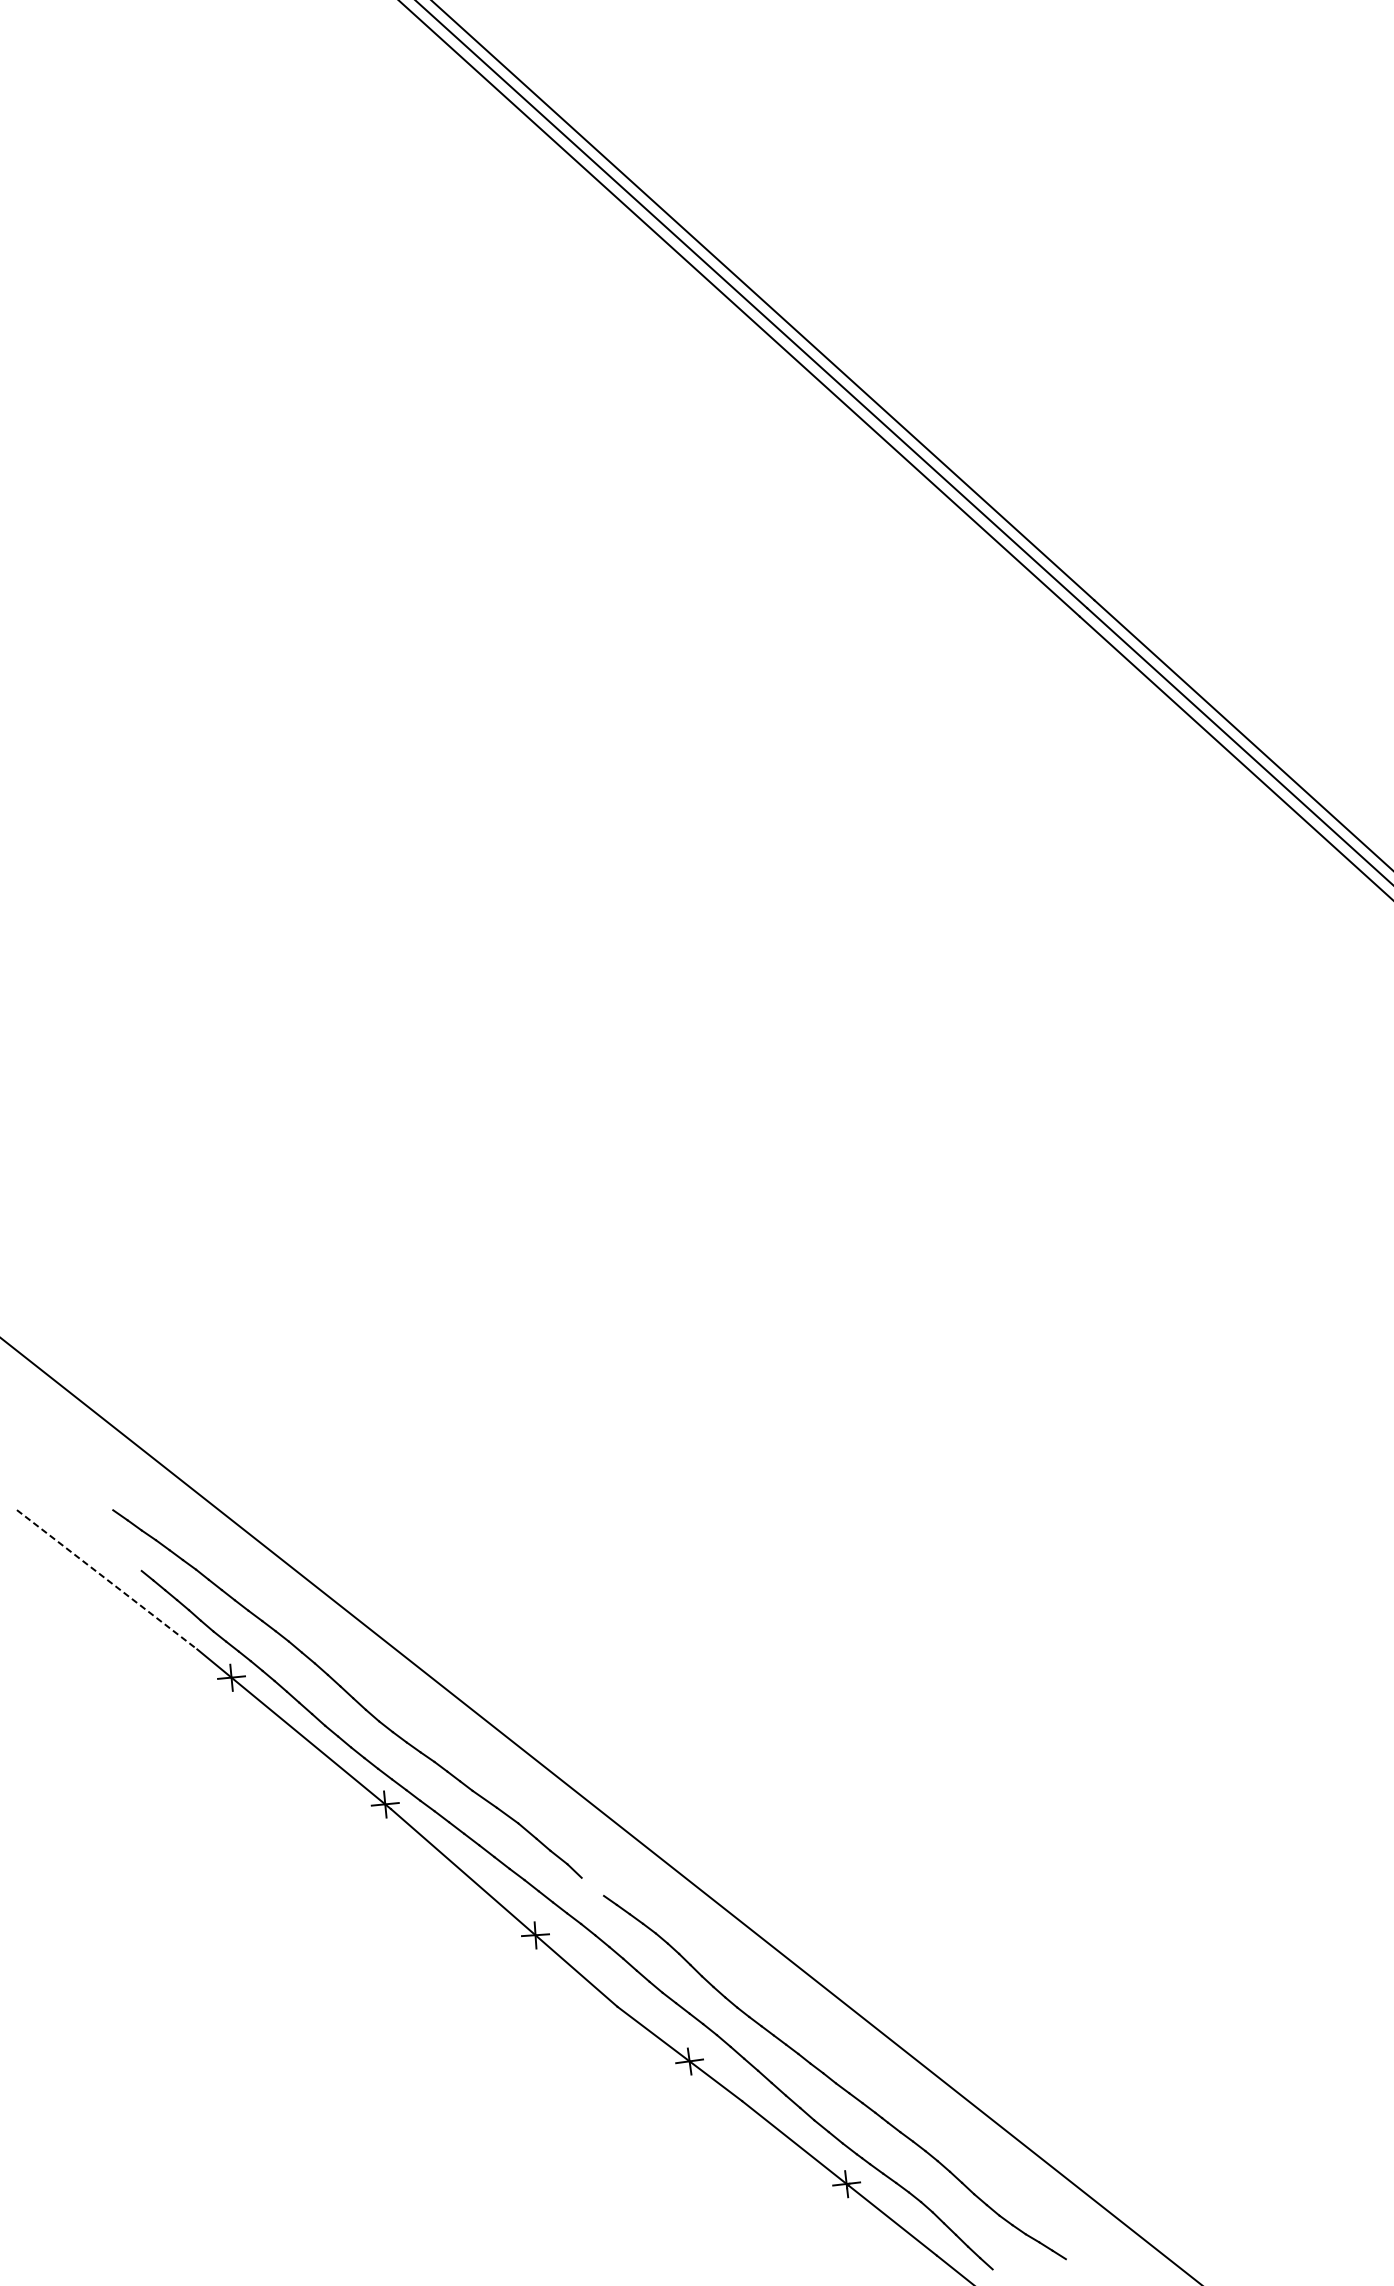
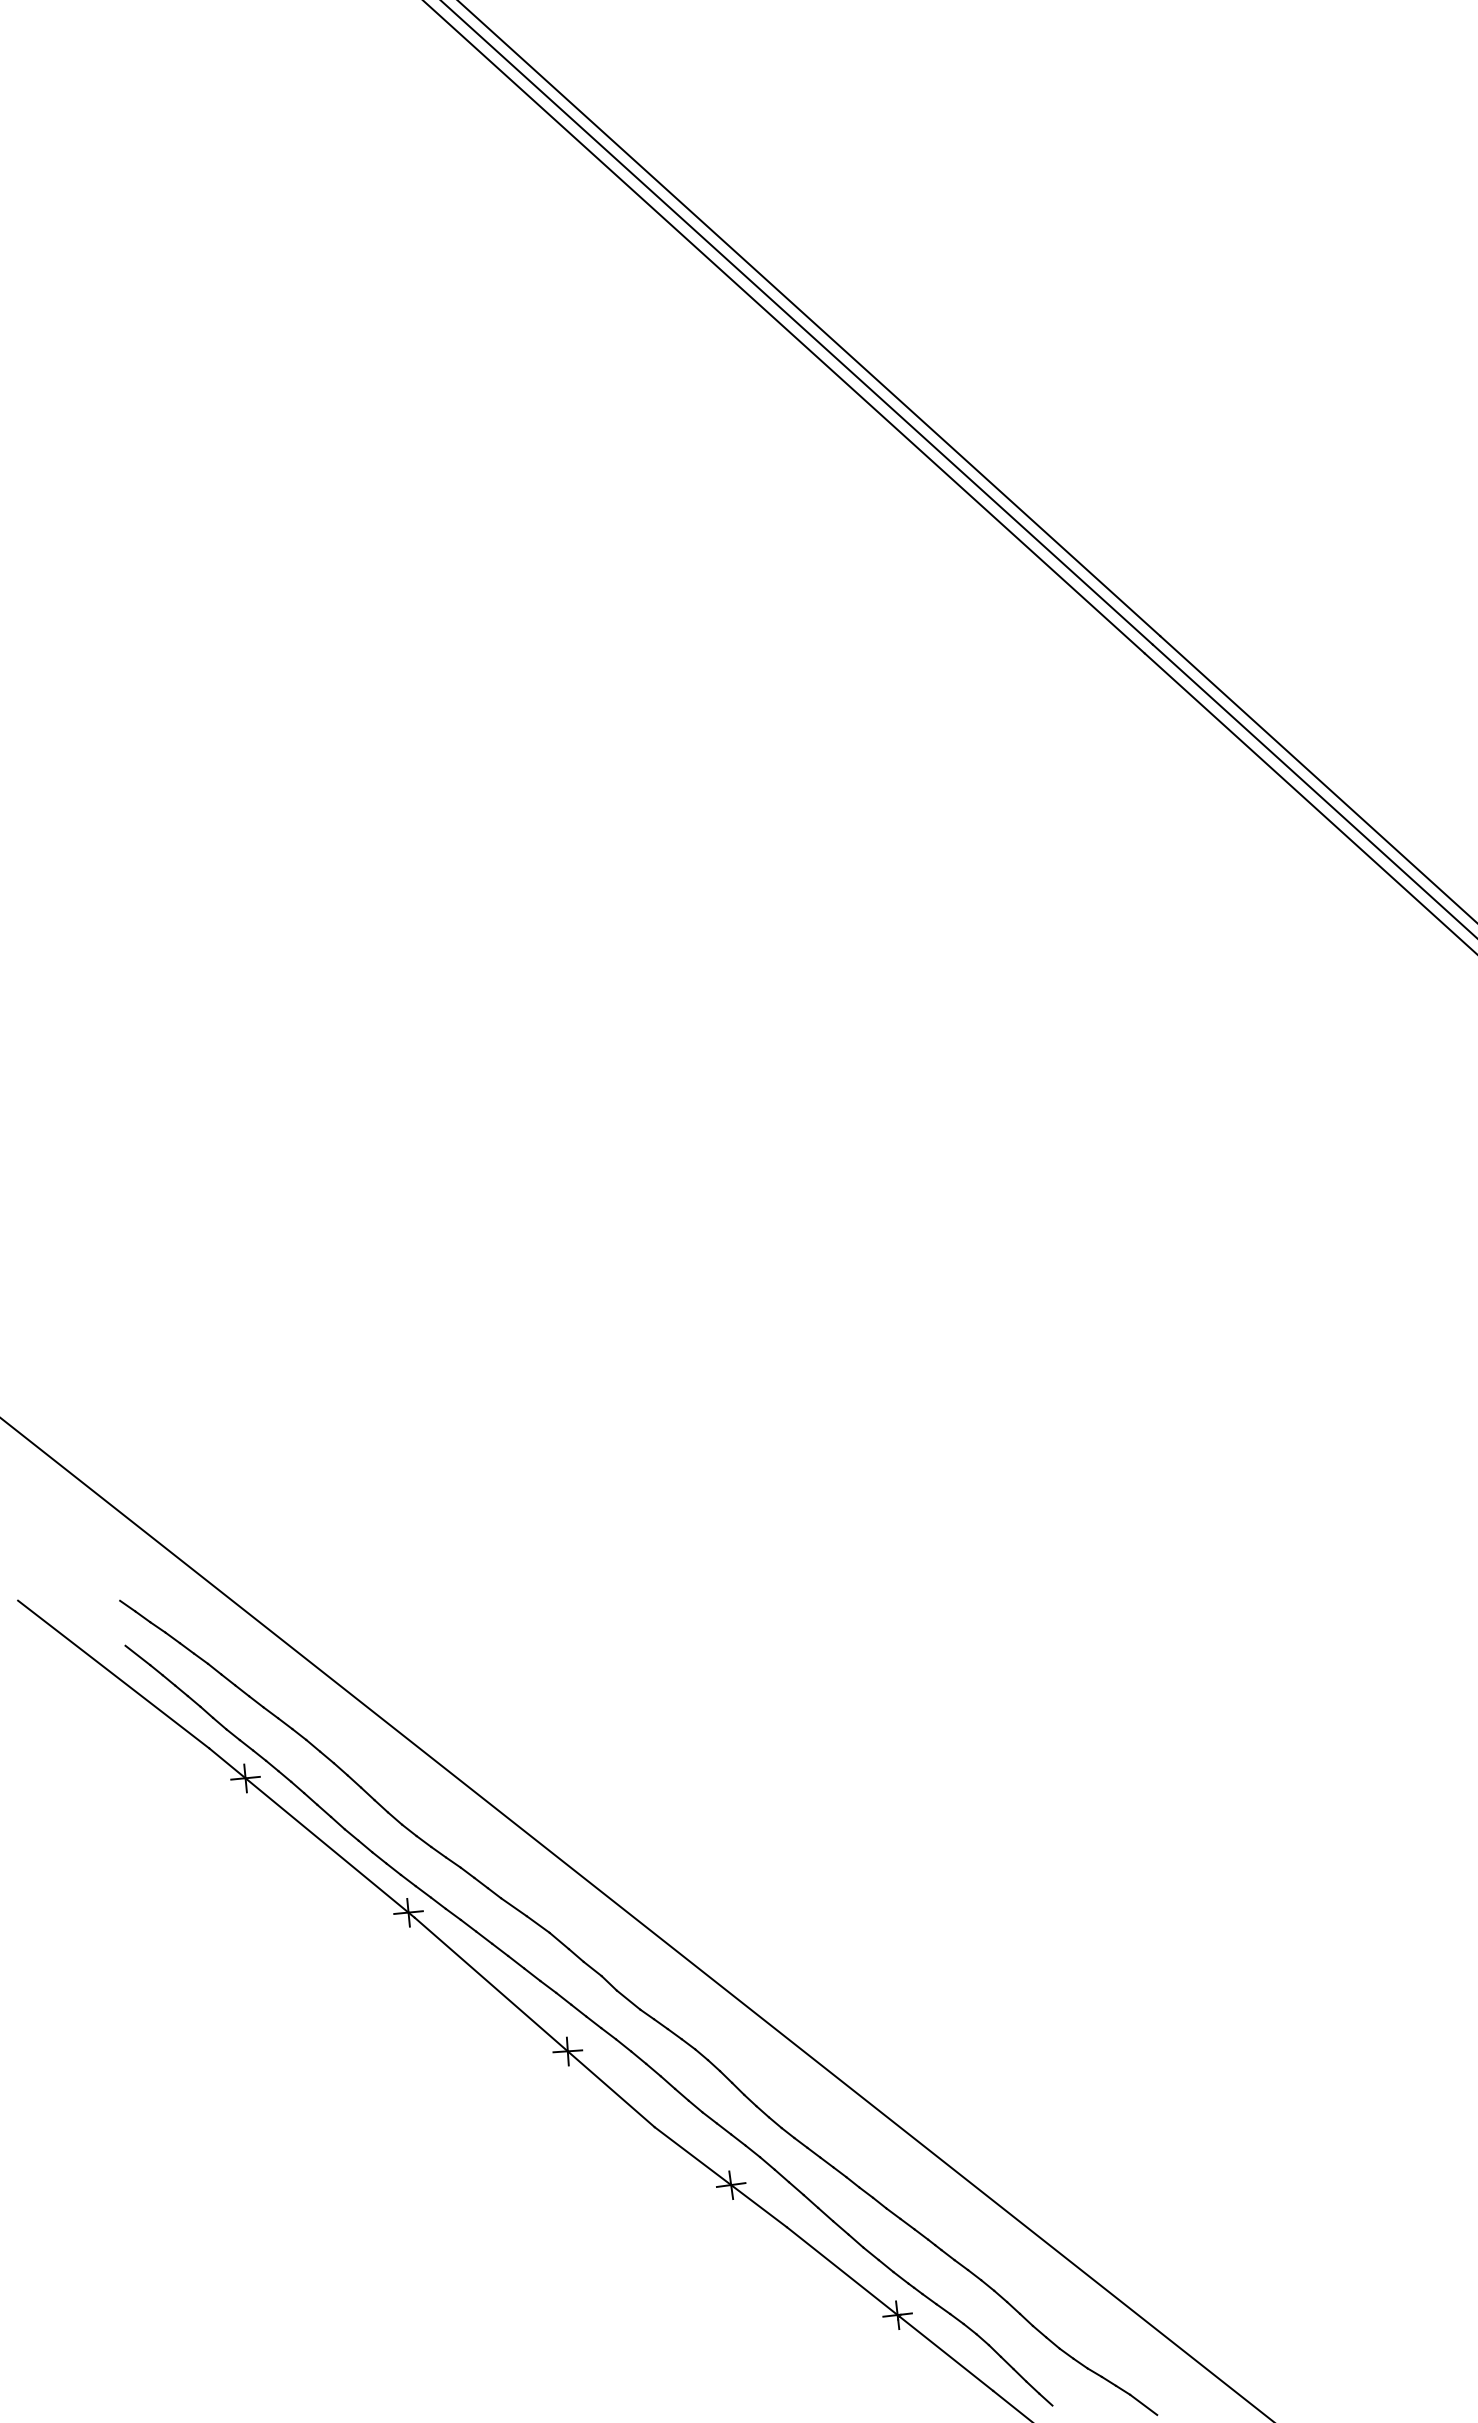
line: (129, 1561) -> (137, 1655), added
line: (106, 1579) -> (113, 1674), dashed -> solid
line: (592, 1886) -> (628, 1999), added
line: (1078, 2268) -> (1143, 2404), added

